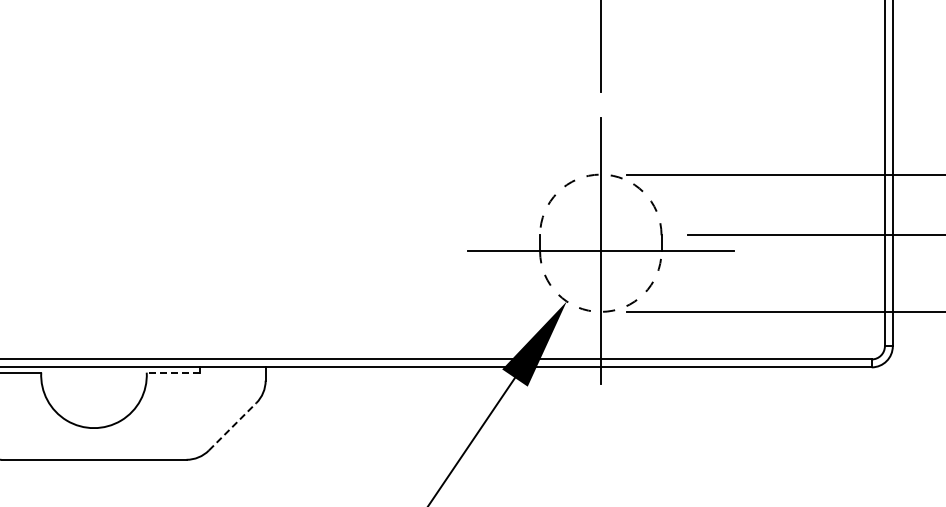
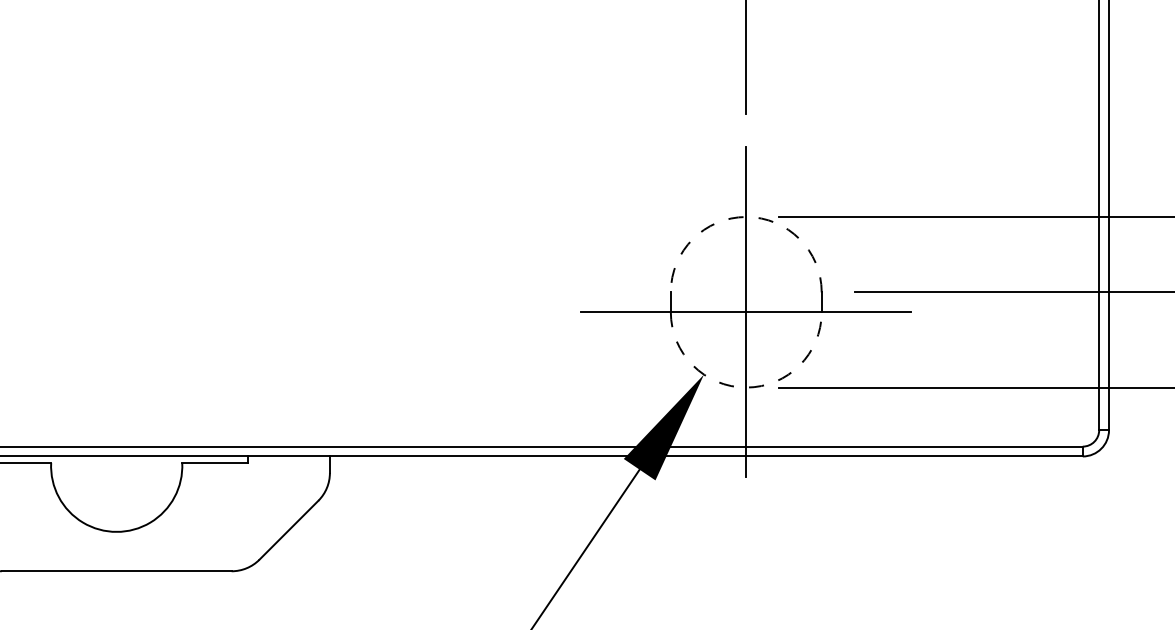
line: (172, 372) -> (214, 462), dashed -> solid
line: (232, 426) -> (288, 529), dashed -> solid

